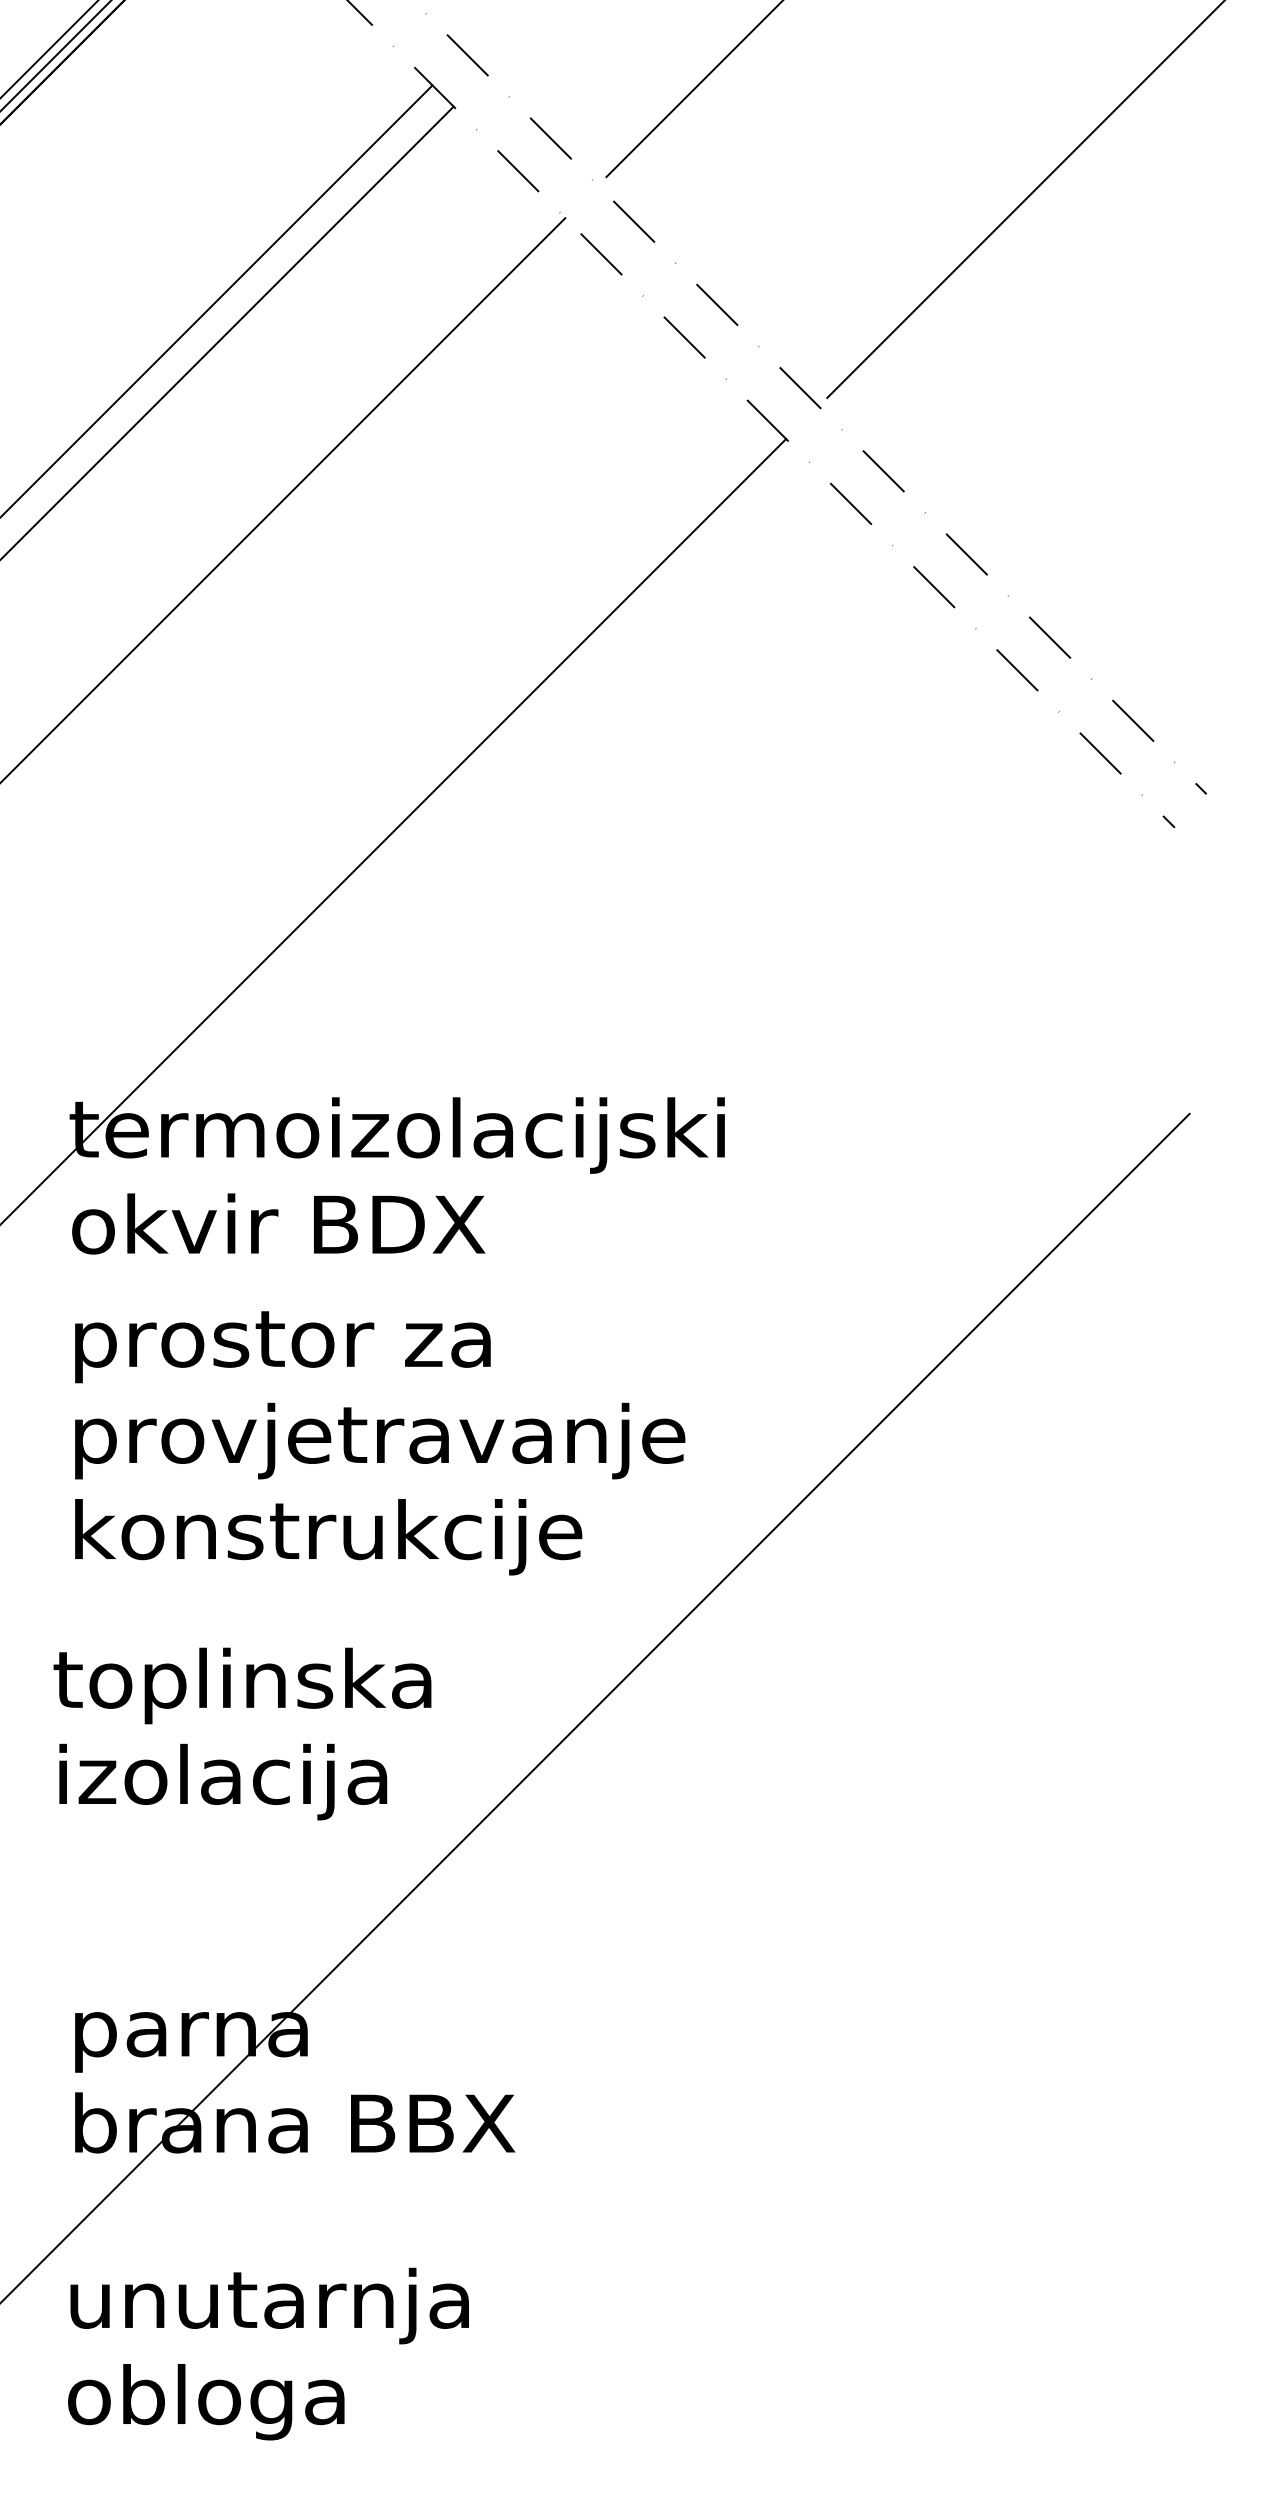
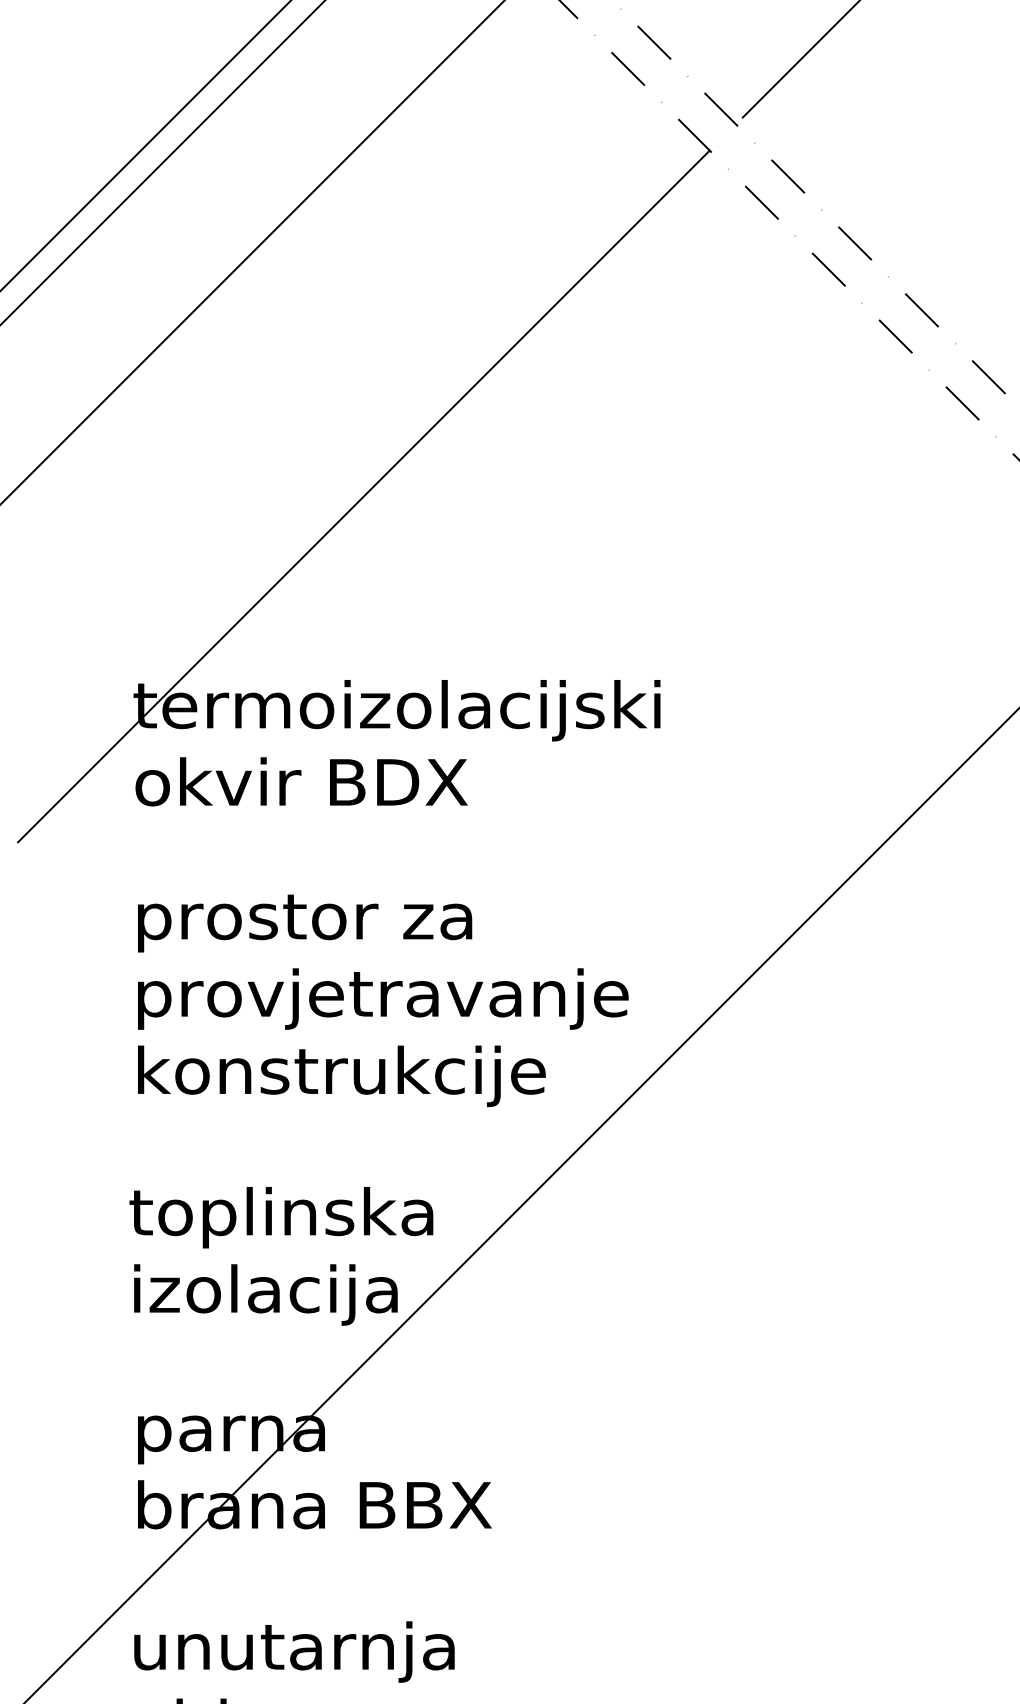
text: (380, 1443) -> (383, 1000), moved
text: (242, 1733) -> (281, 1255), moved

